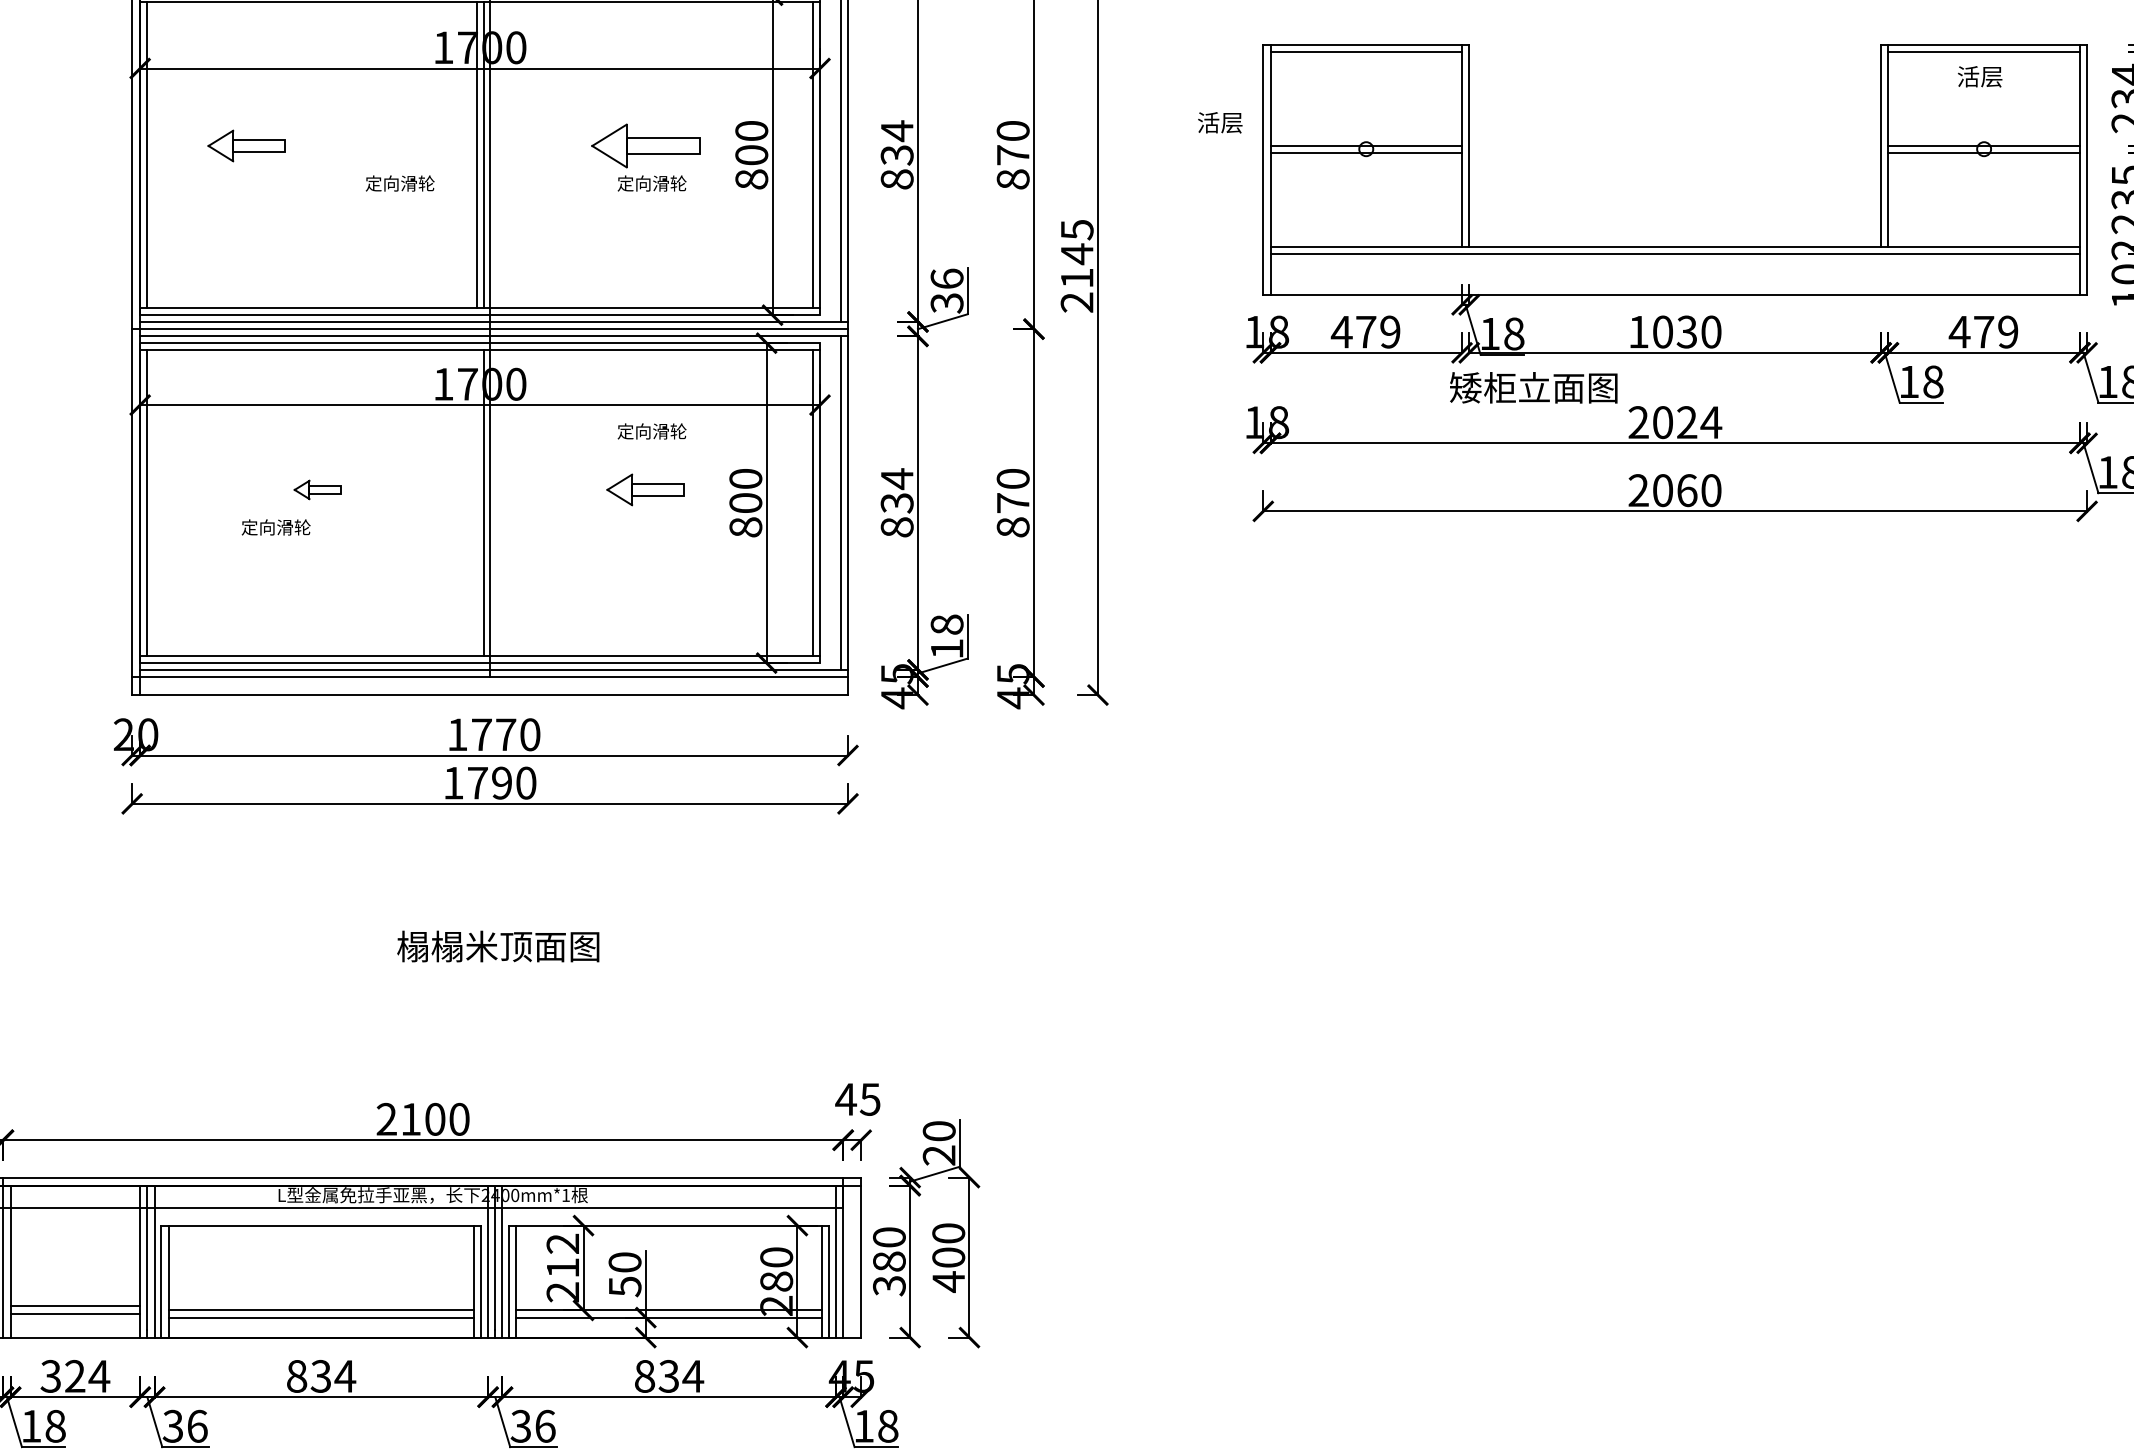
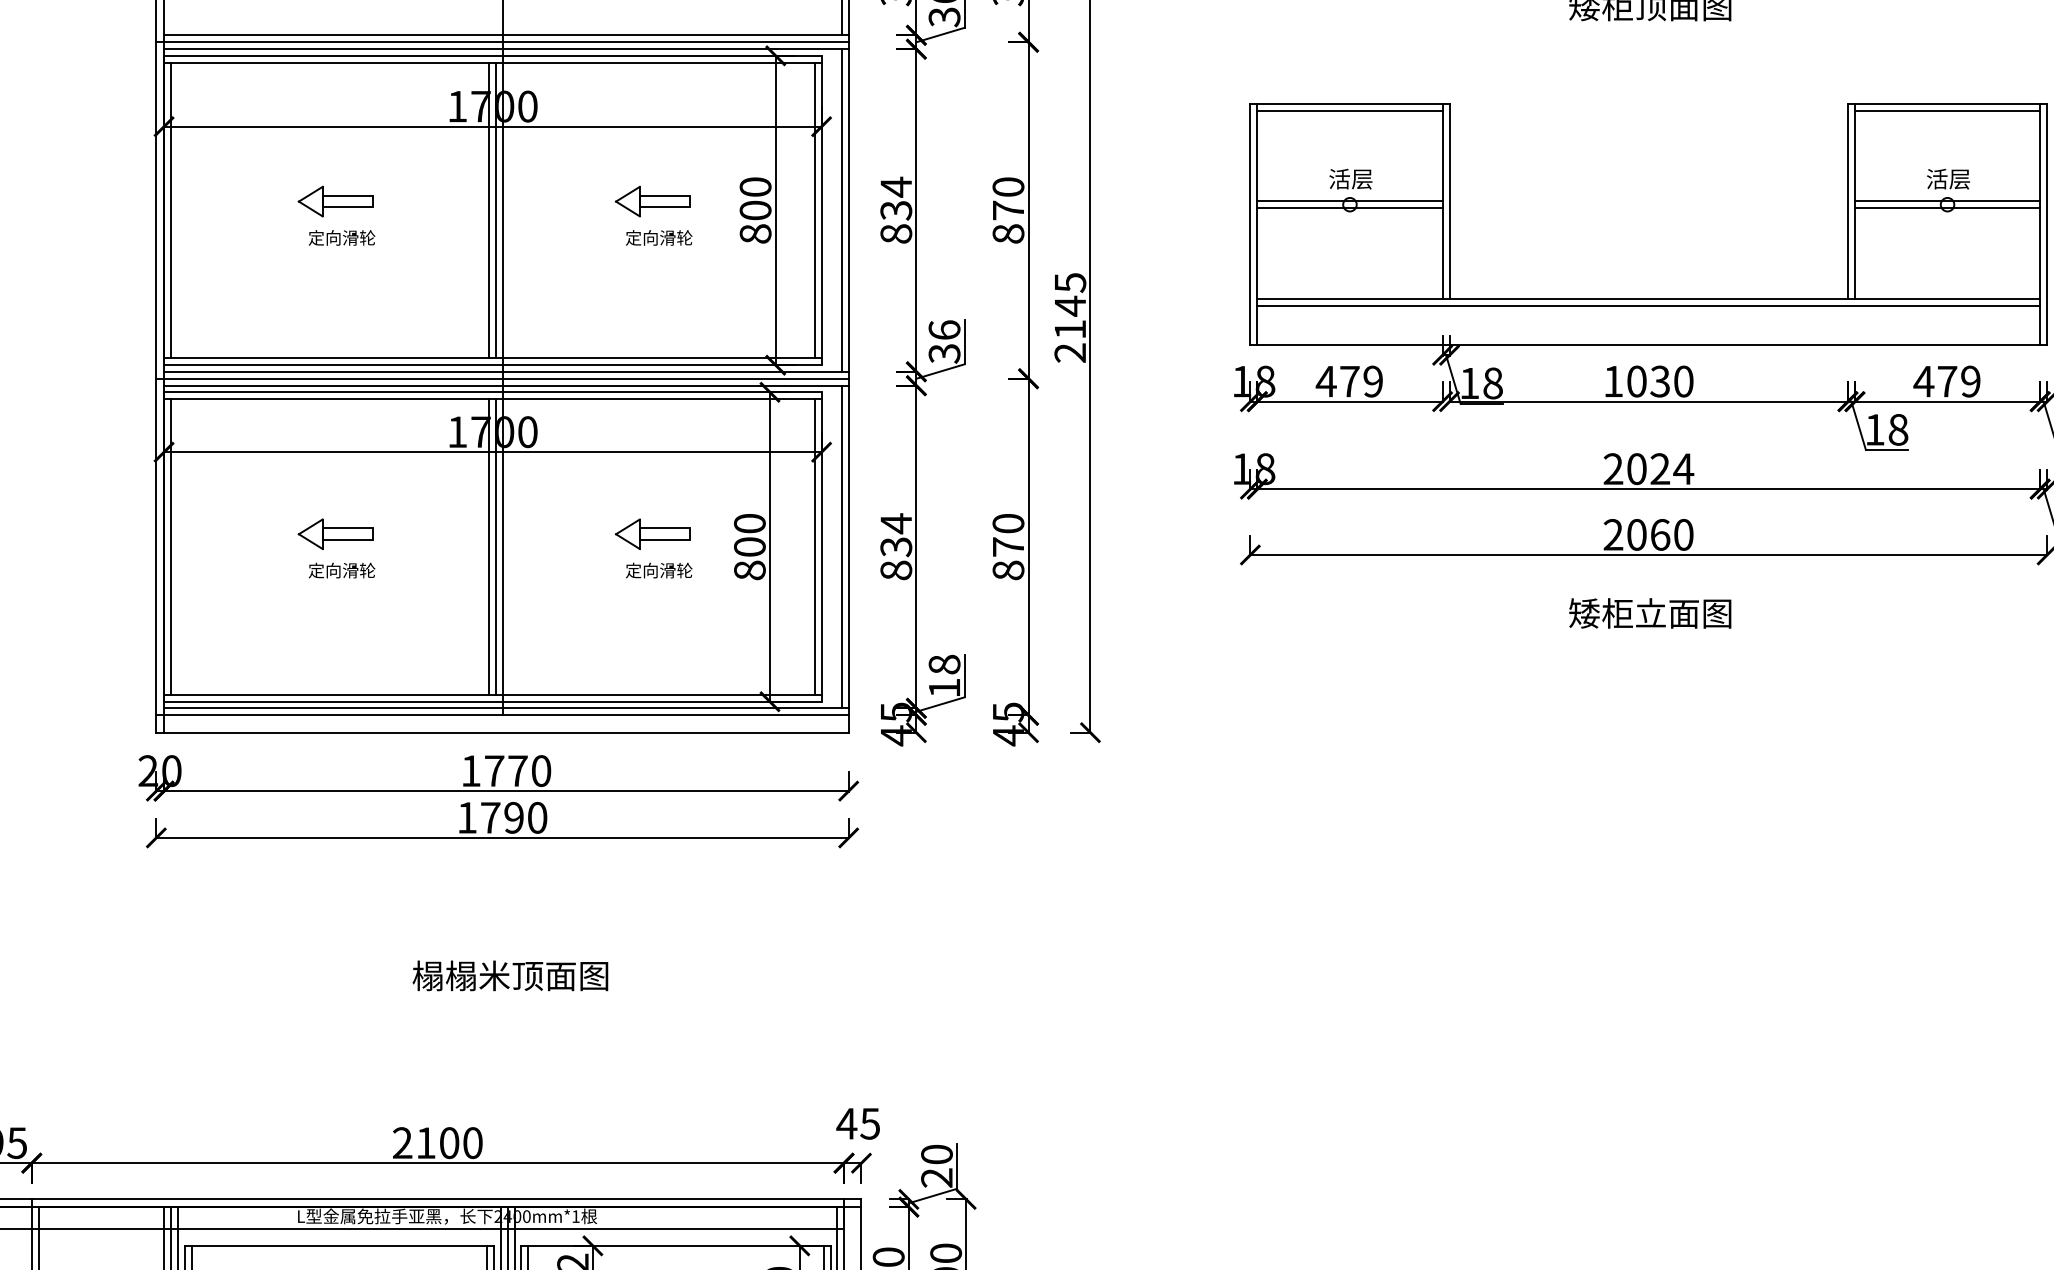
text: (1980, 76) -> (1948, 178), moved
text: (1220, 122) -> (1351, 178), moved
part: (246, 145) -> (335, 201), moved
part: (645, 145) -> (652, 201), size x0.71
text: (399, 183) -> (341, 237), moved
text: (1533, 387) -> (1650, 613), moved
text: (651, 431) -> (658, 570), moved
part: (317, 489) -> (335, 533), size x1.67
line: (476, 502) -> (489, 546), added
text: (275, 527) -> (341, 570), moved

